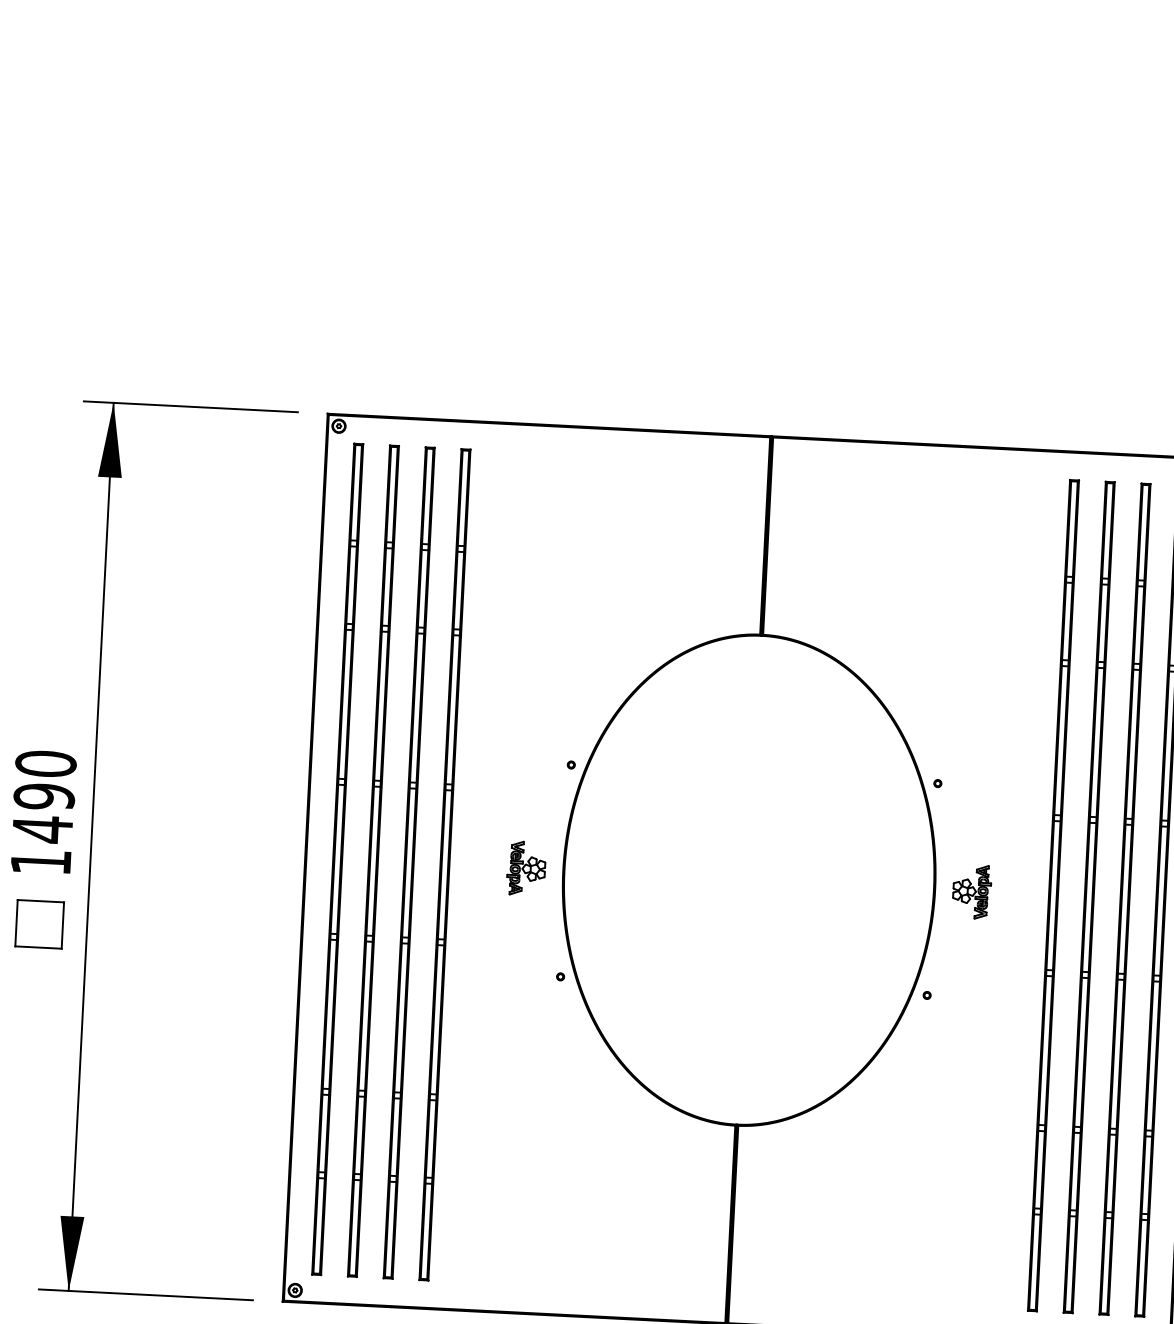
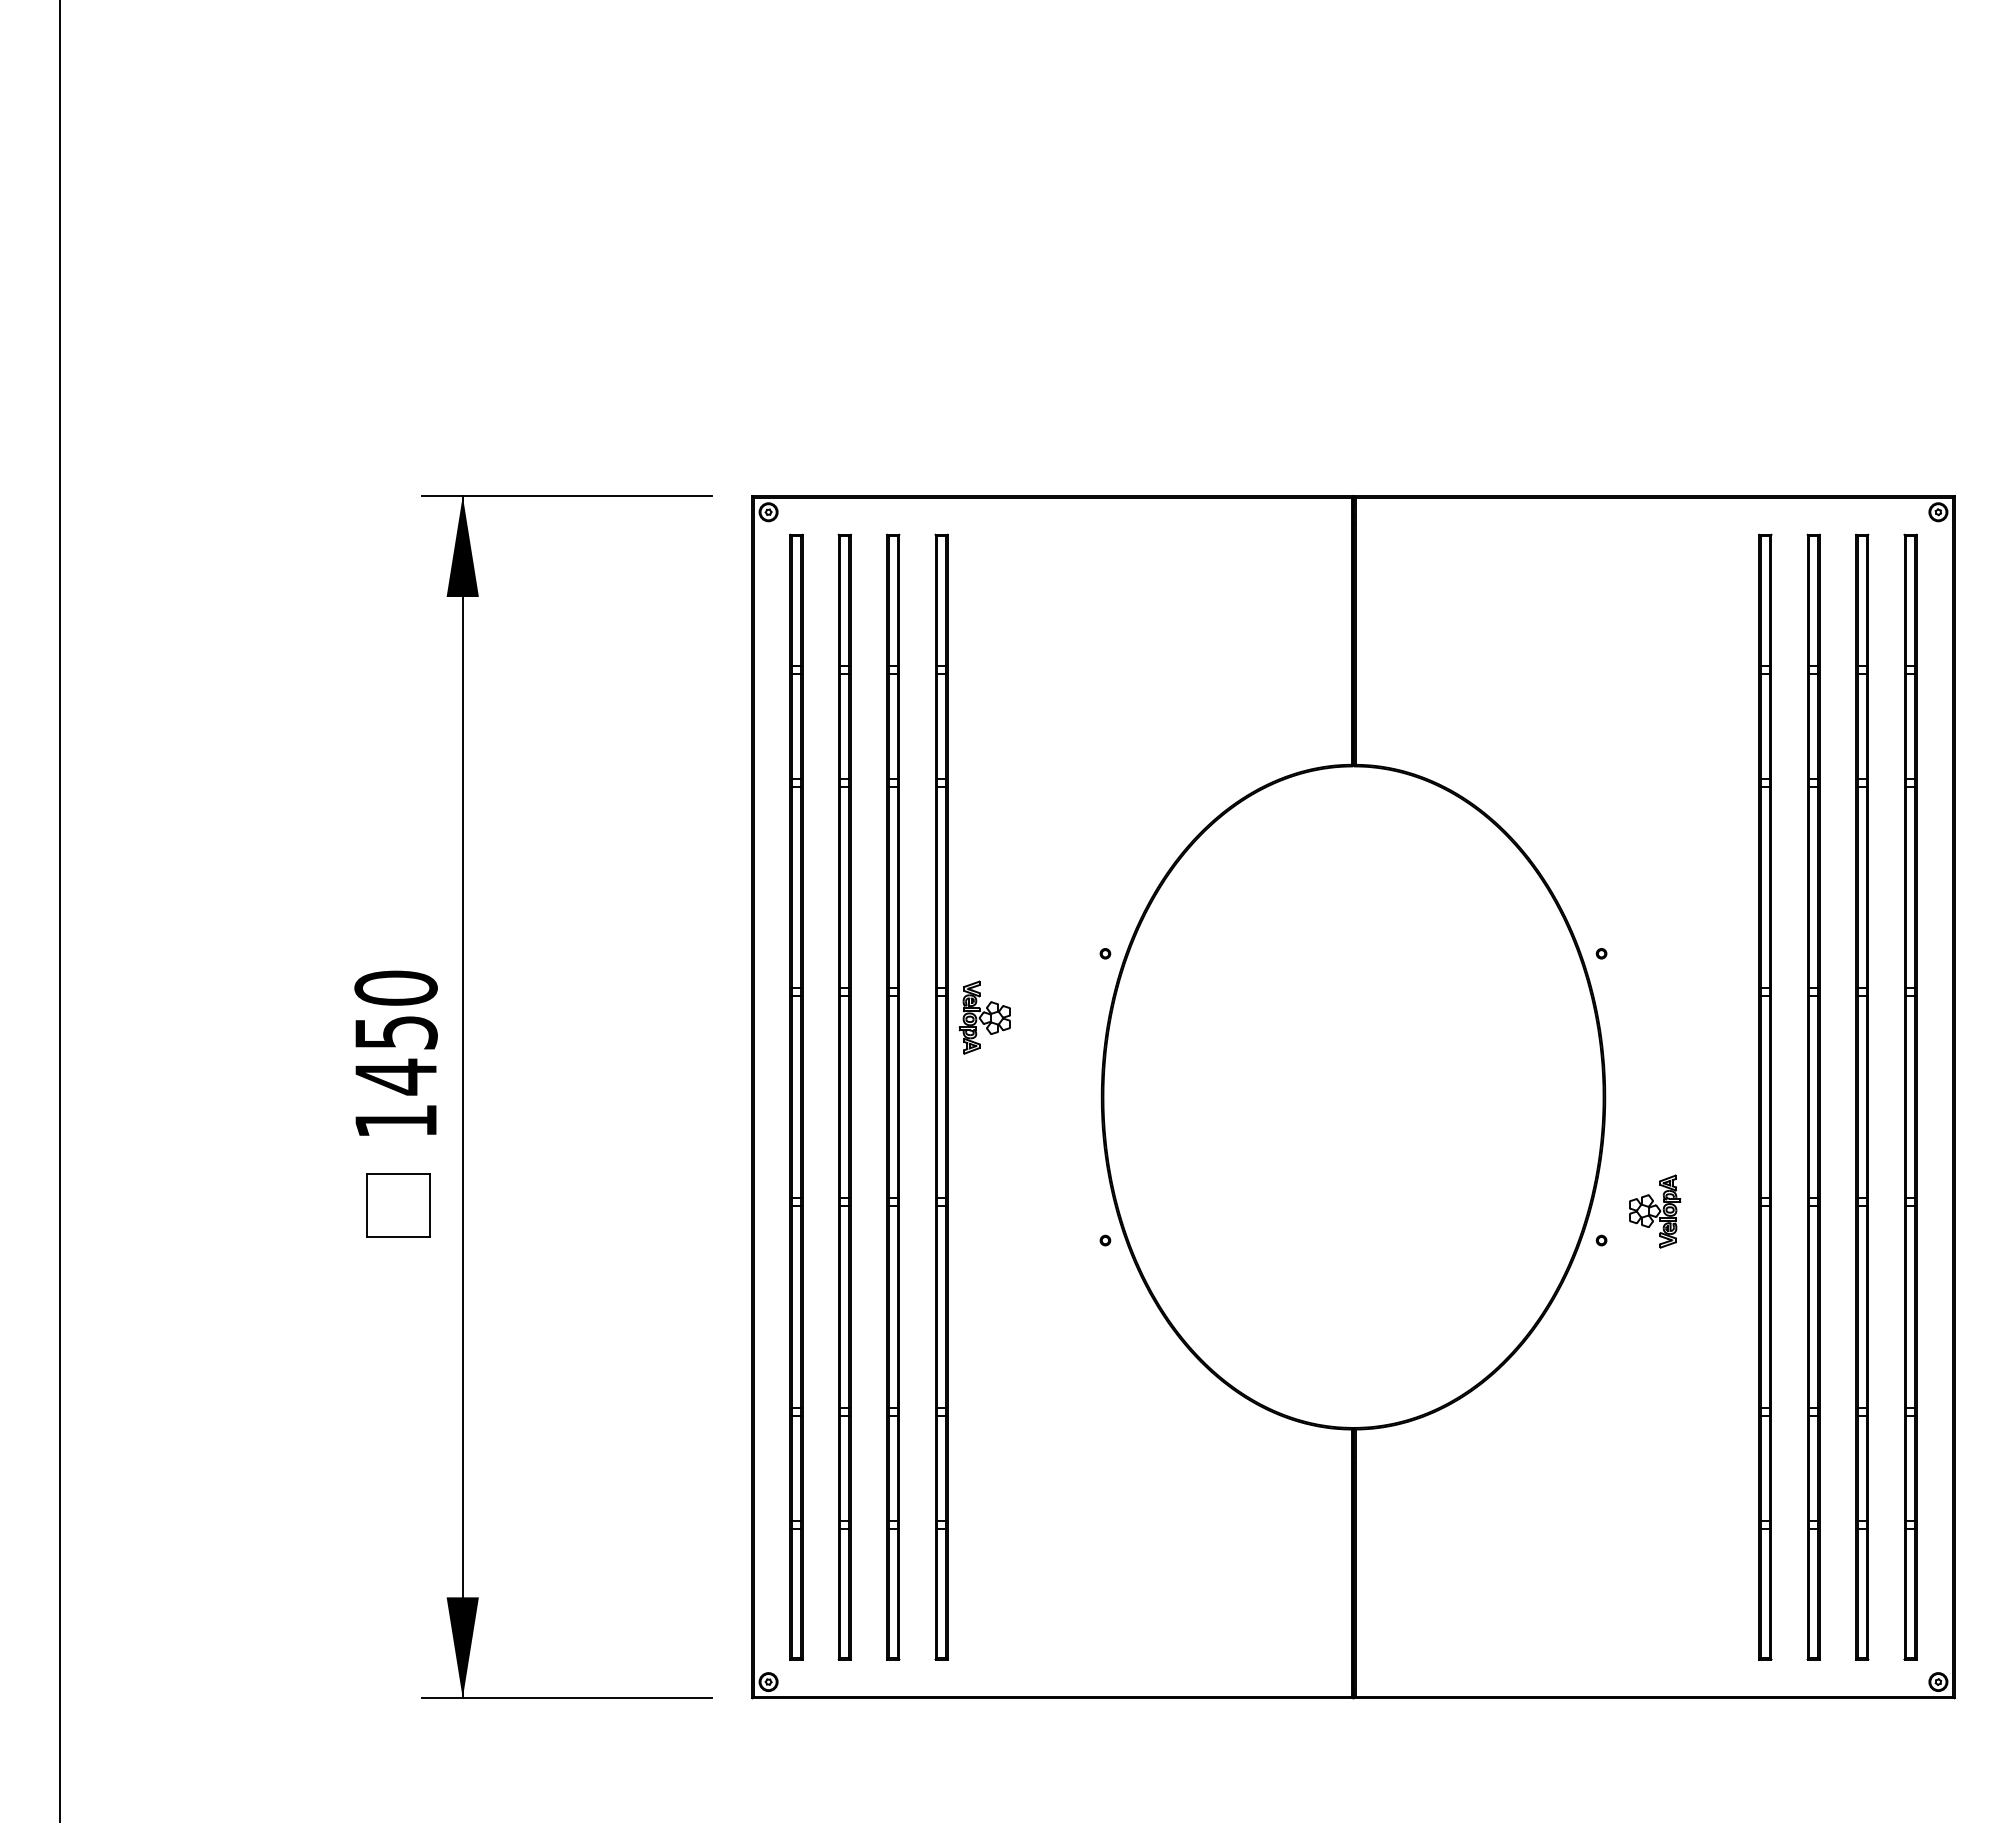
text: (43, 796) -> (395, 1032), 1490 -> 1450
part: (526, 868) -> (984, 1017), moved
part: (972, 891) -> (1655, 1211), moved

